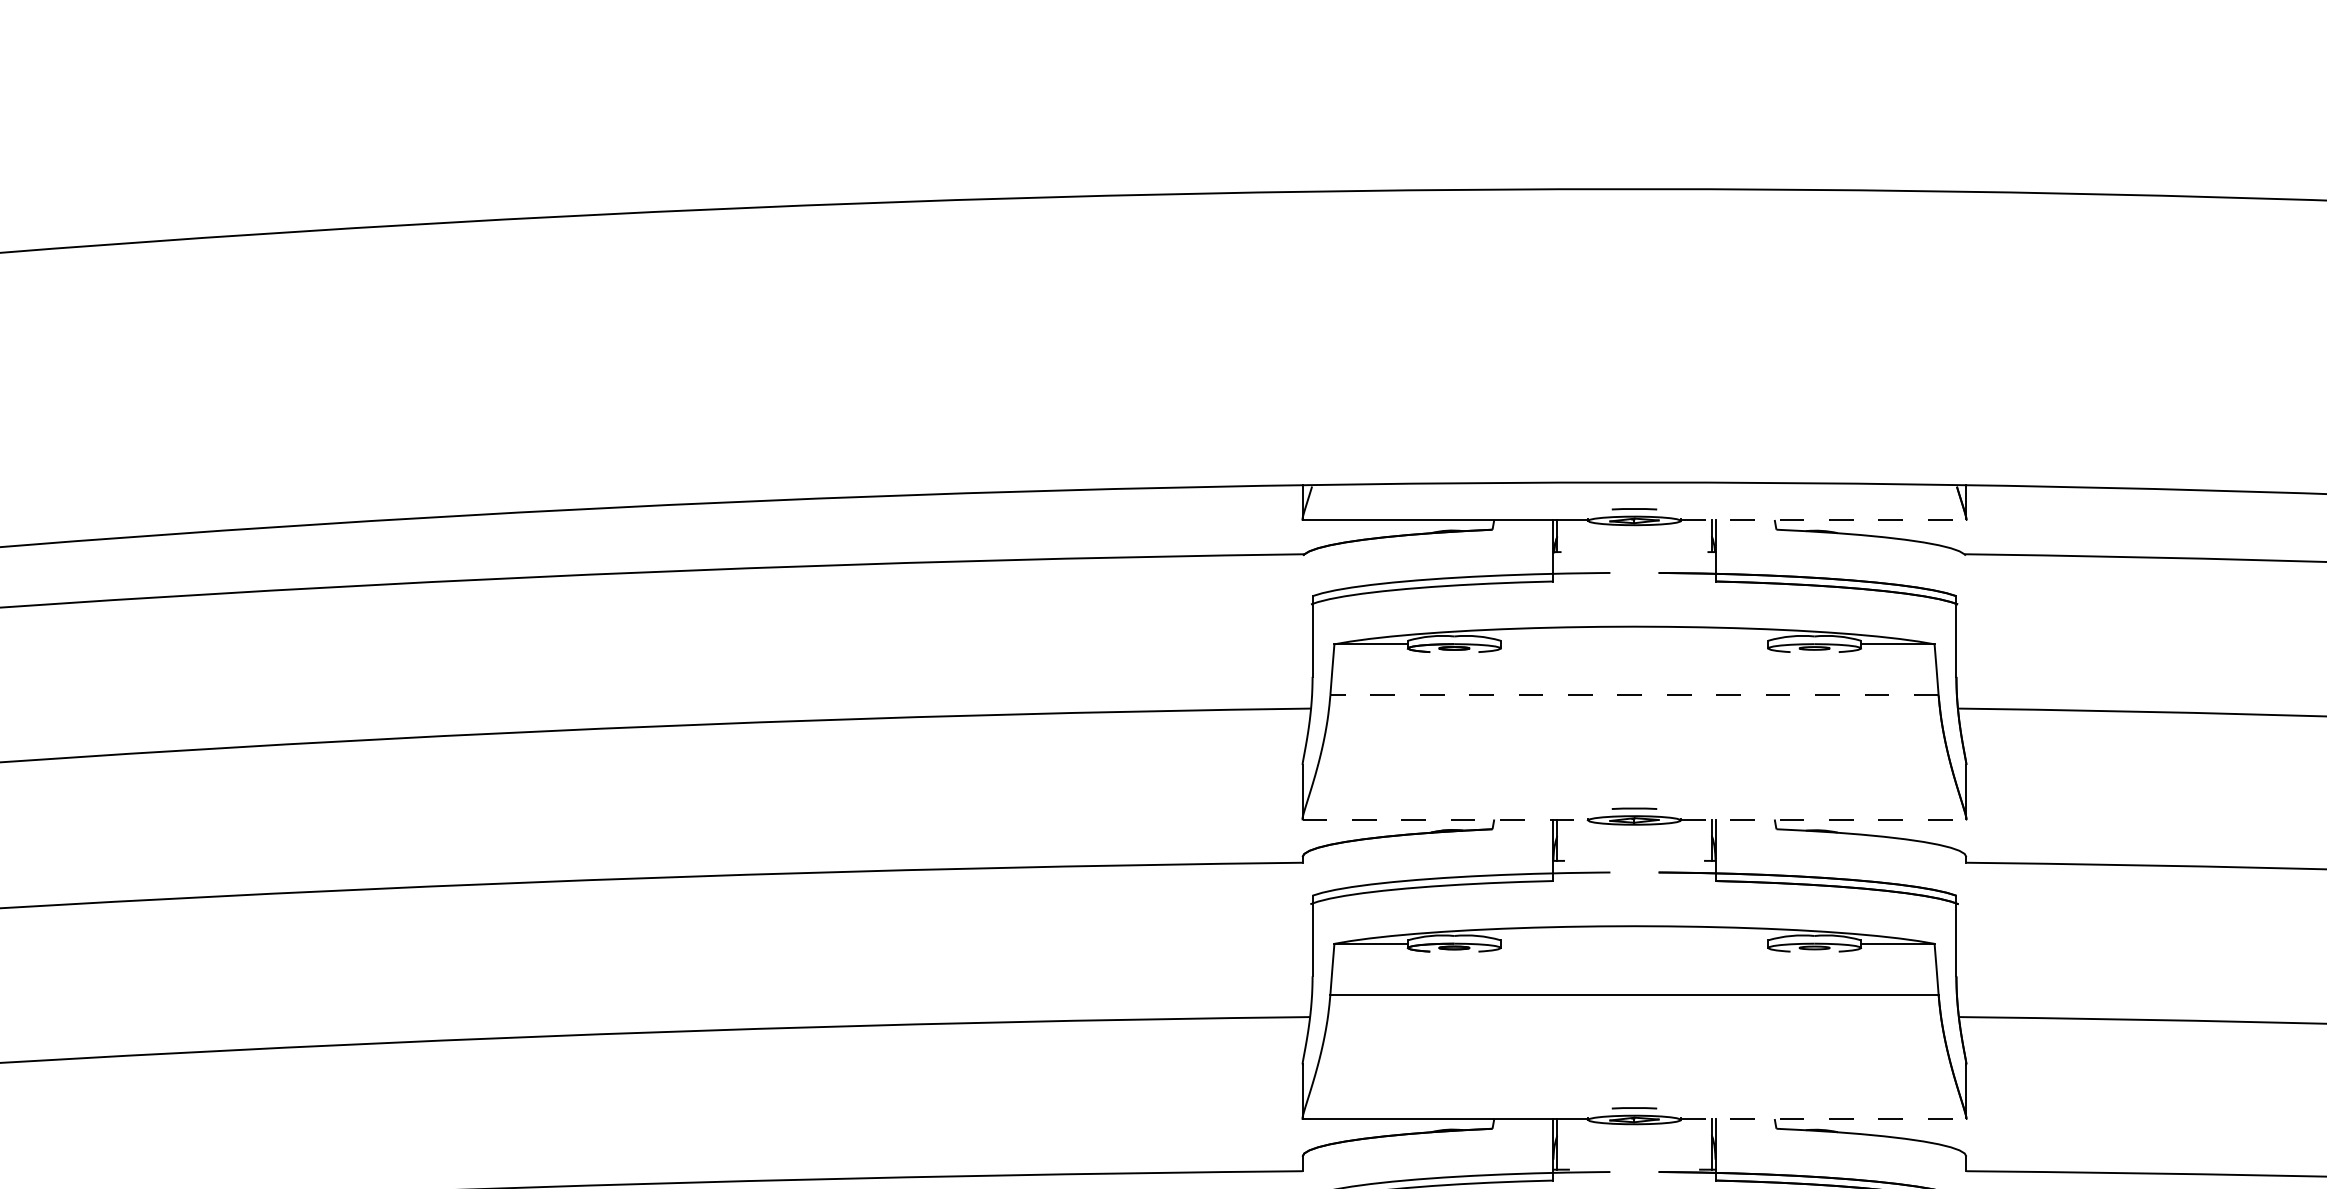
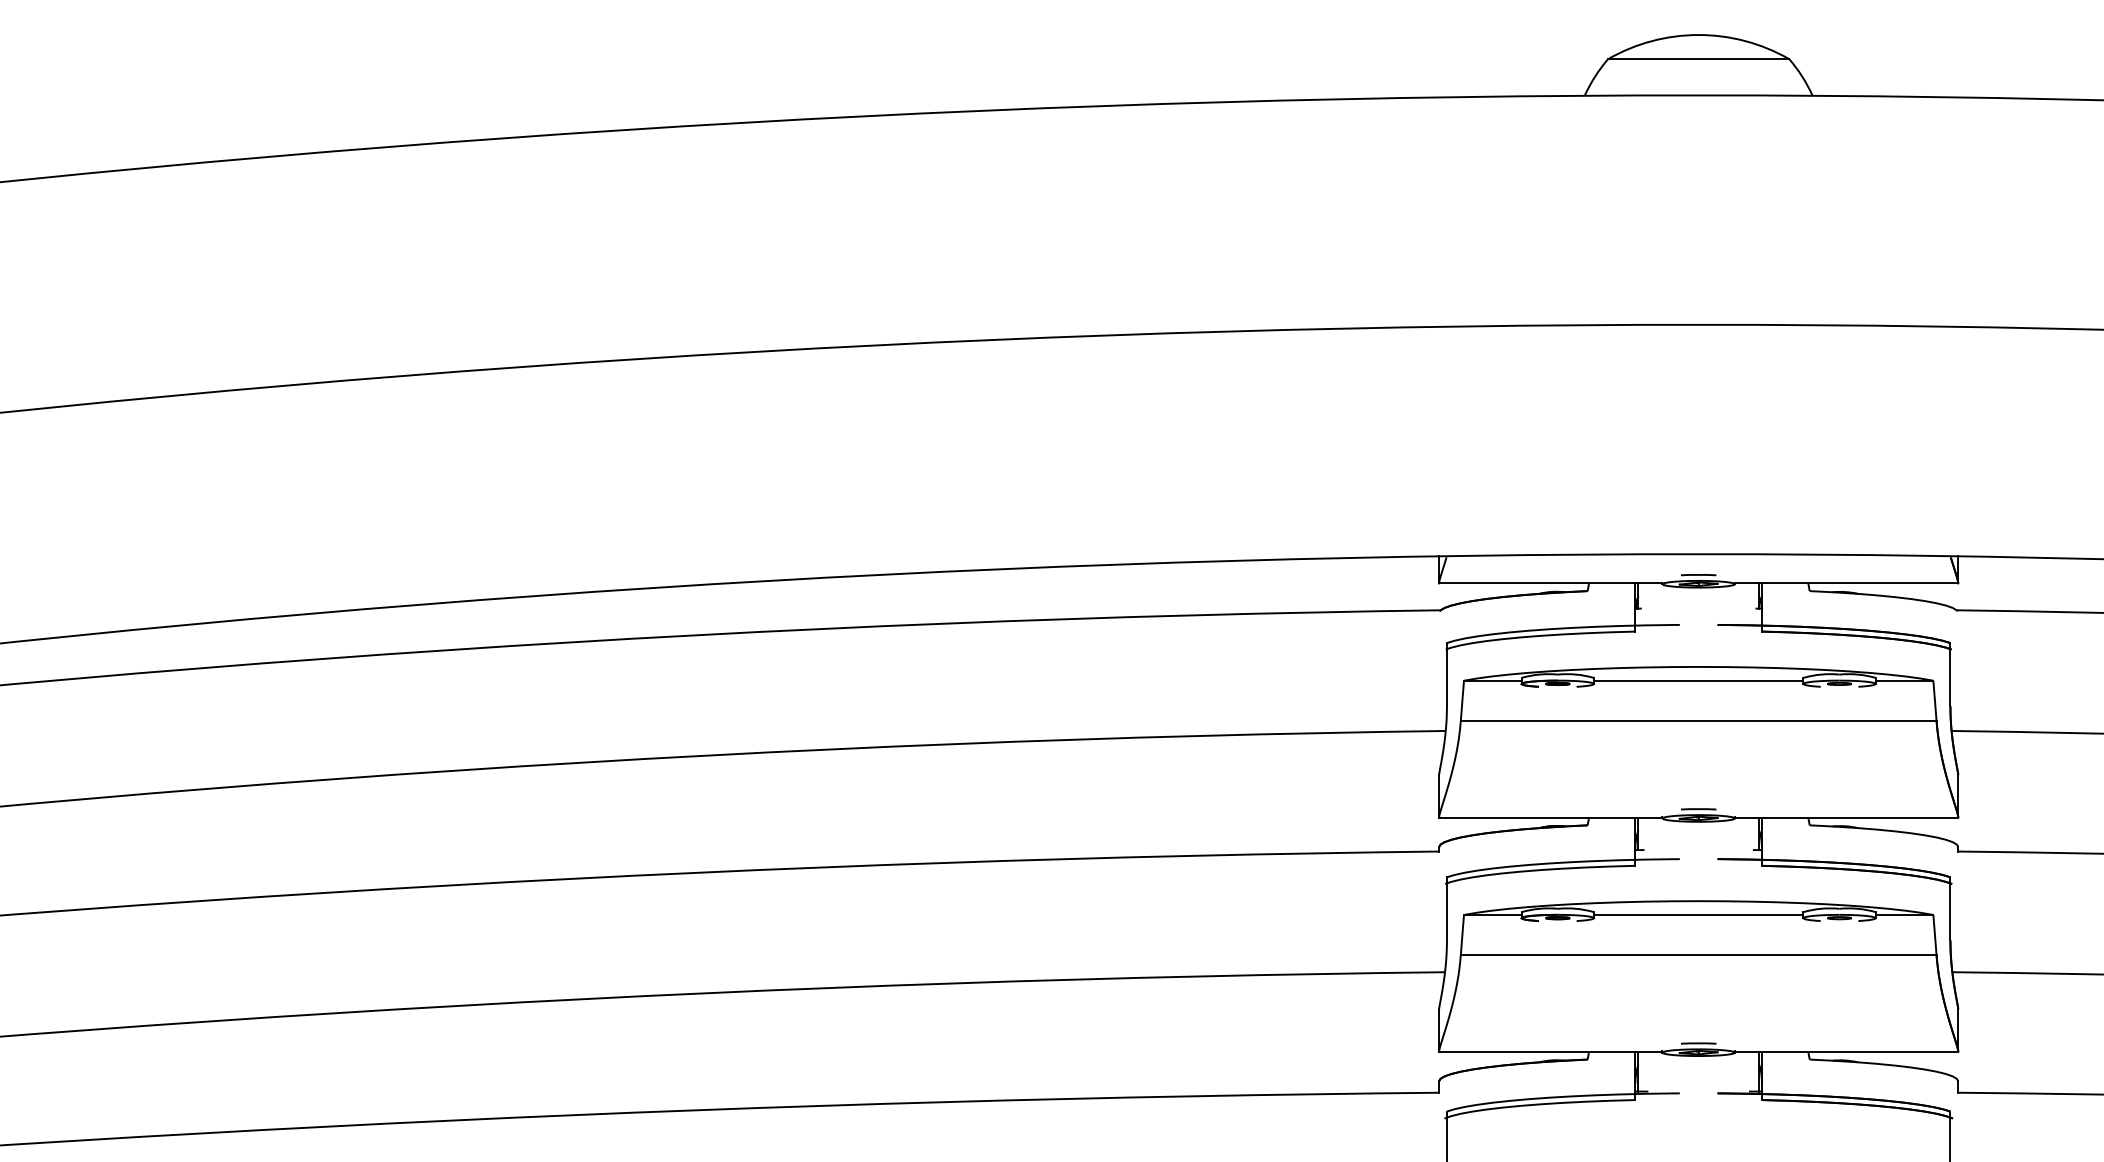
line: (1823, 519) -> (1846, 583), dashed -> solid
line: (1634, 644) -> (1698, 680), added
line: (1634, 695) -> (1698, 720), dashed -> solid
line: (1445, 819) -> (1550, 817), dashed -> solid
line: (1823, 819) -> (1846, 817), dashed -> solid
line: (1634, 943) -> (1698, 914), added
line: (1823, 1118) -> (1846, 1051), dashed -> solid

